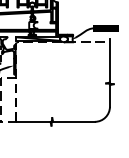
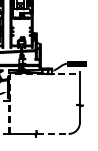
line: (73, 121) -> (52, 133), solid -> dashed

